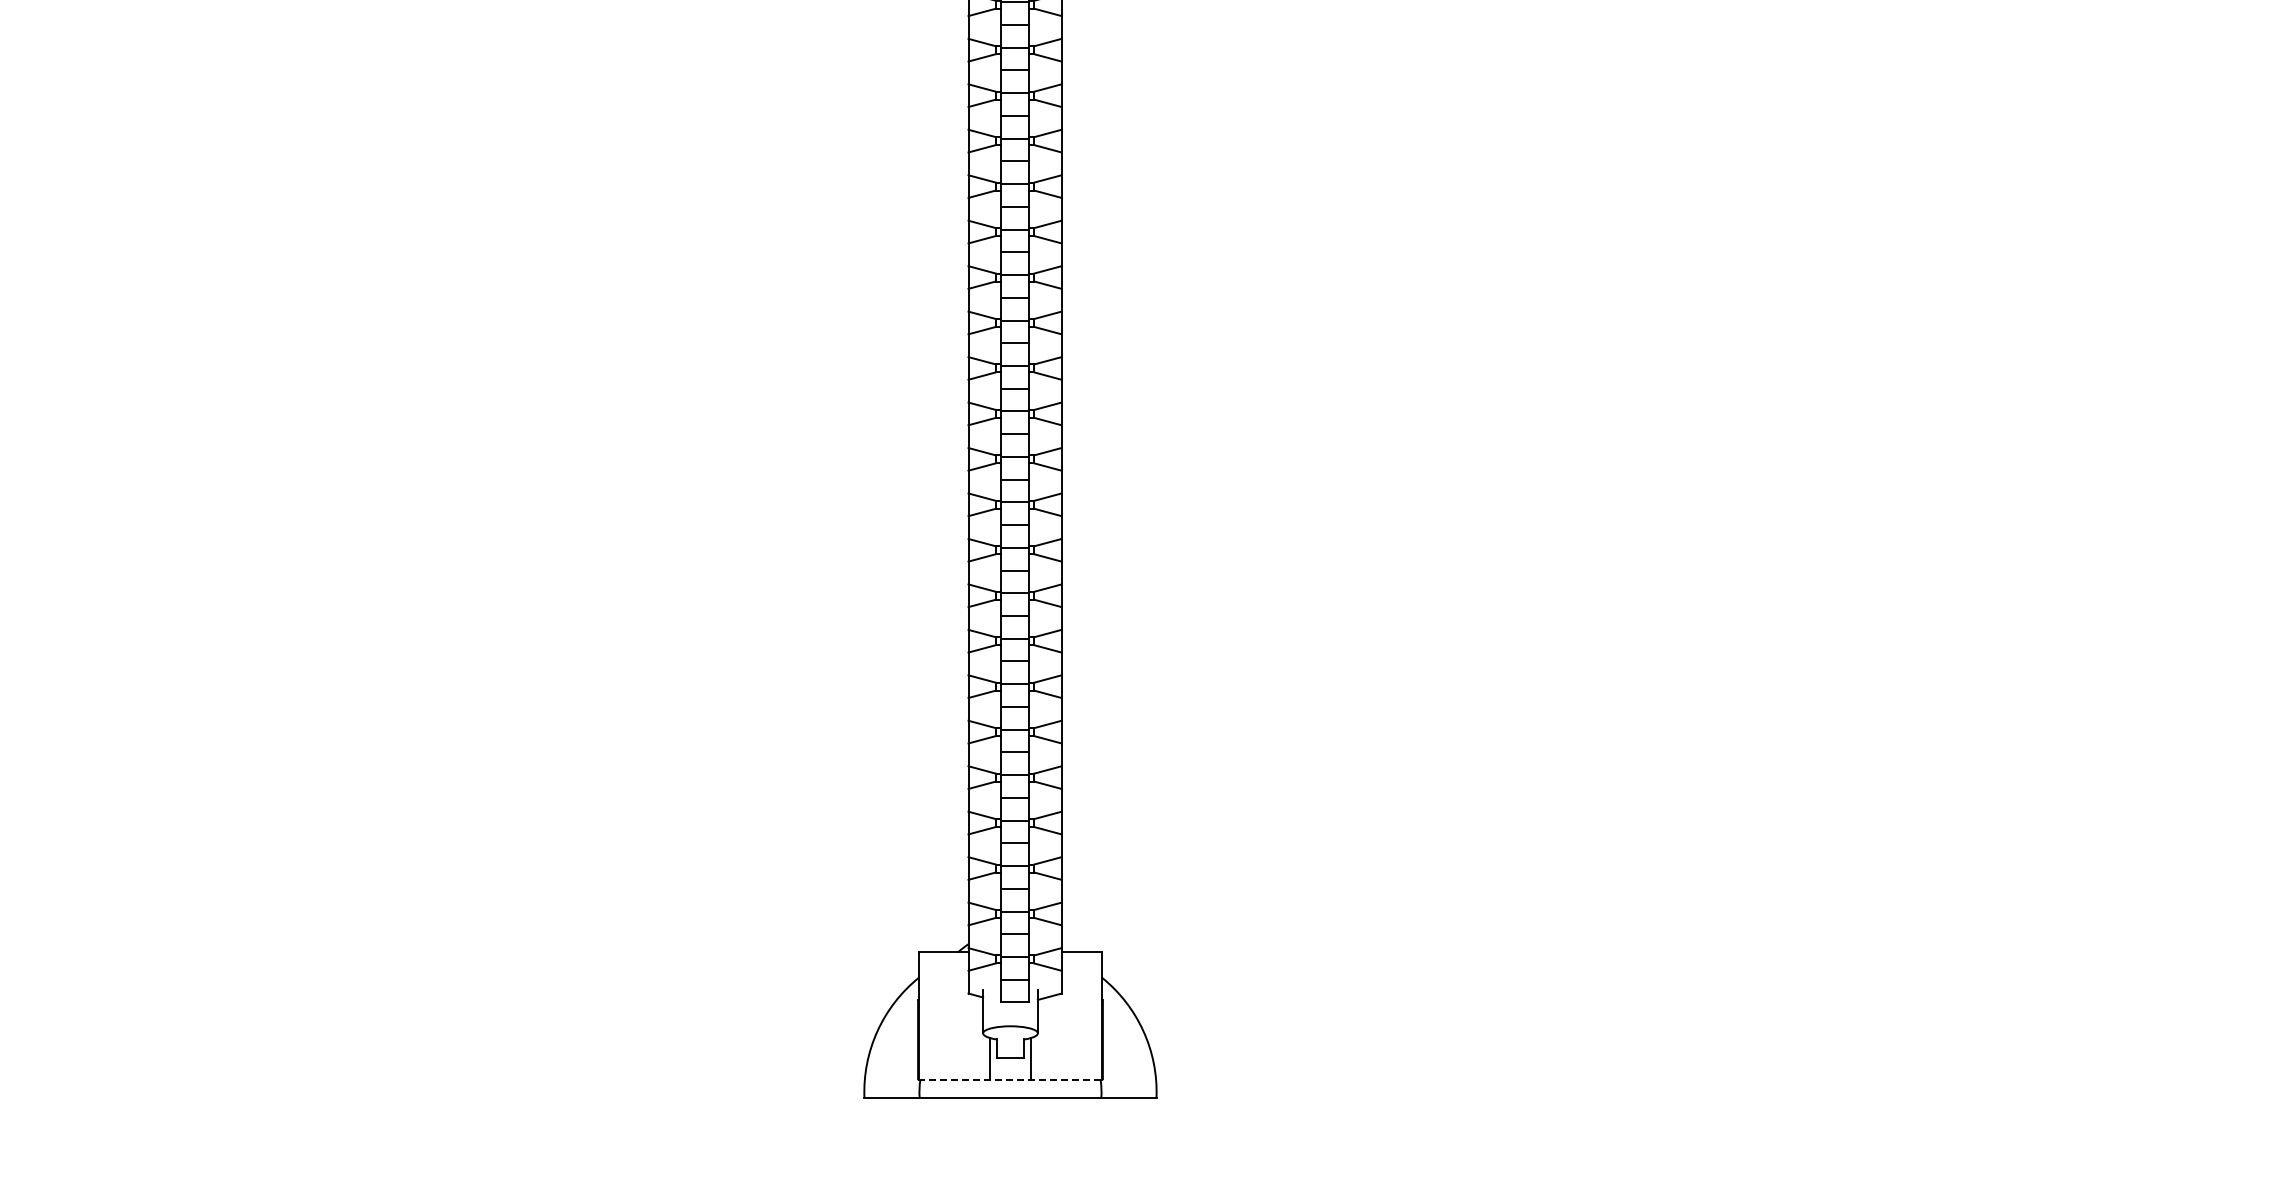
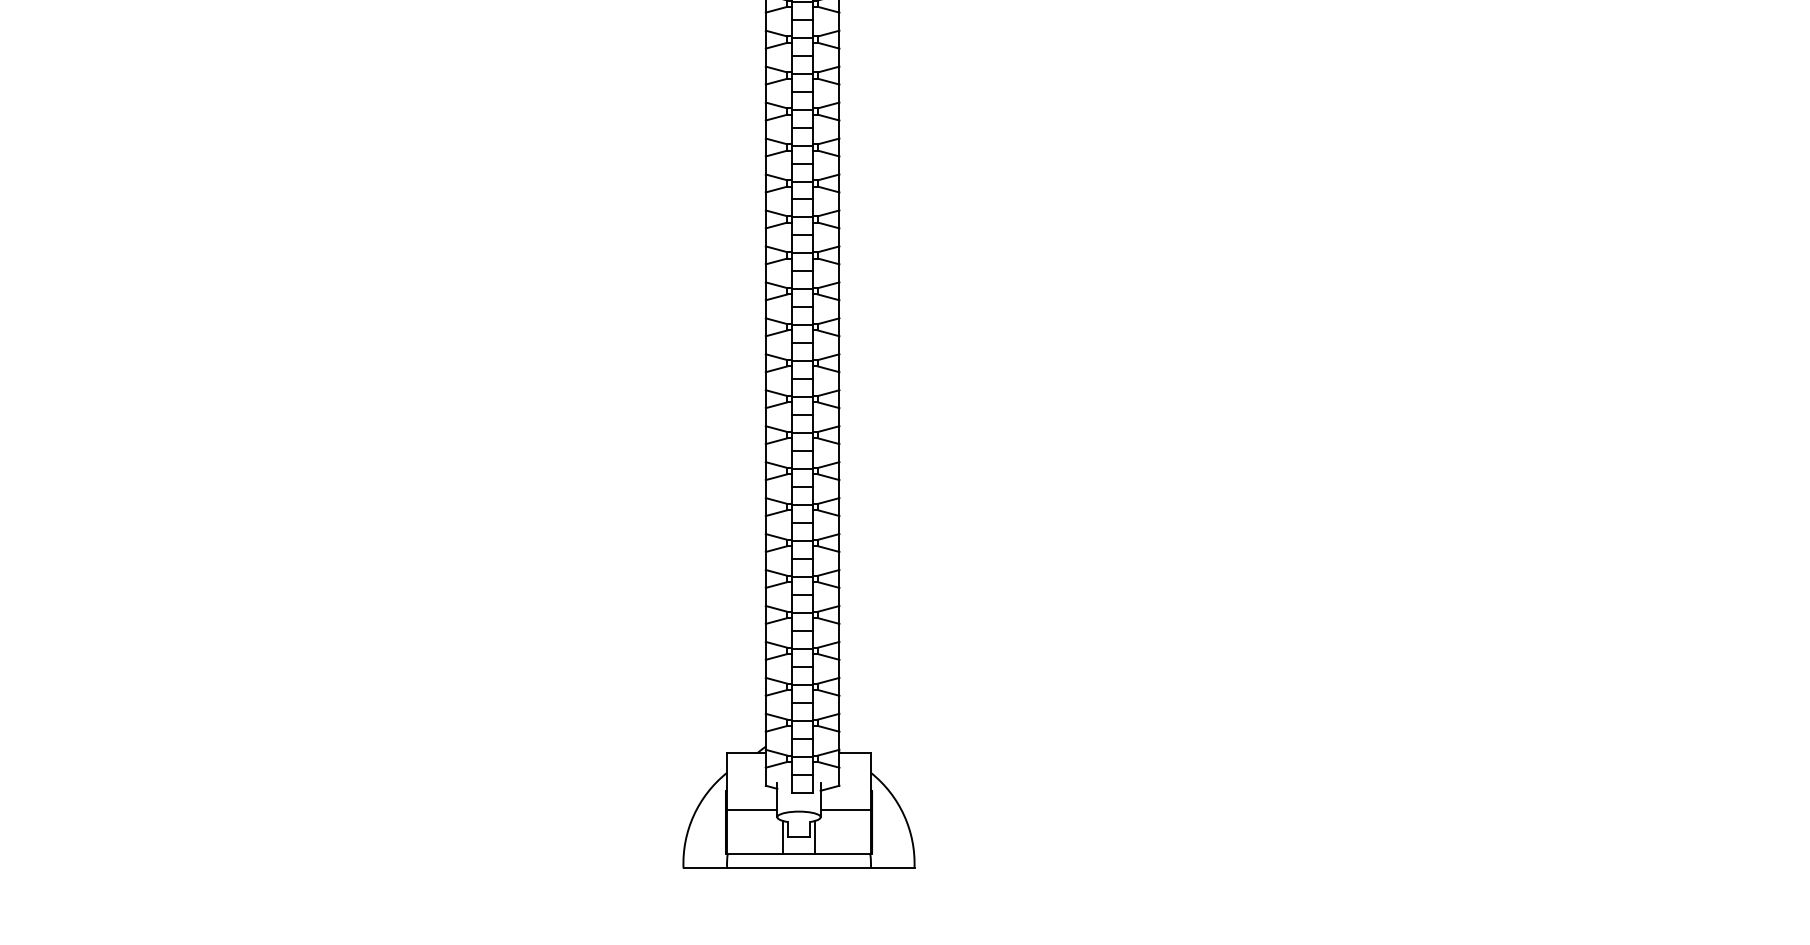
line: (951, 1024) -> (752, 810), added
line: (1069, 1024) -> (845, 810), added
line: (1011, 1080) -> (799, 854), dashed -> solid

